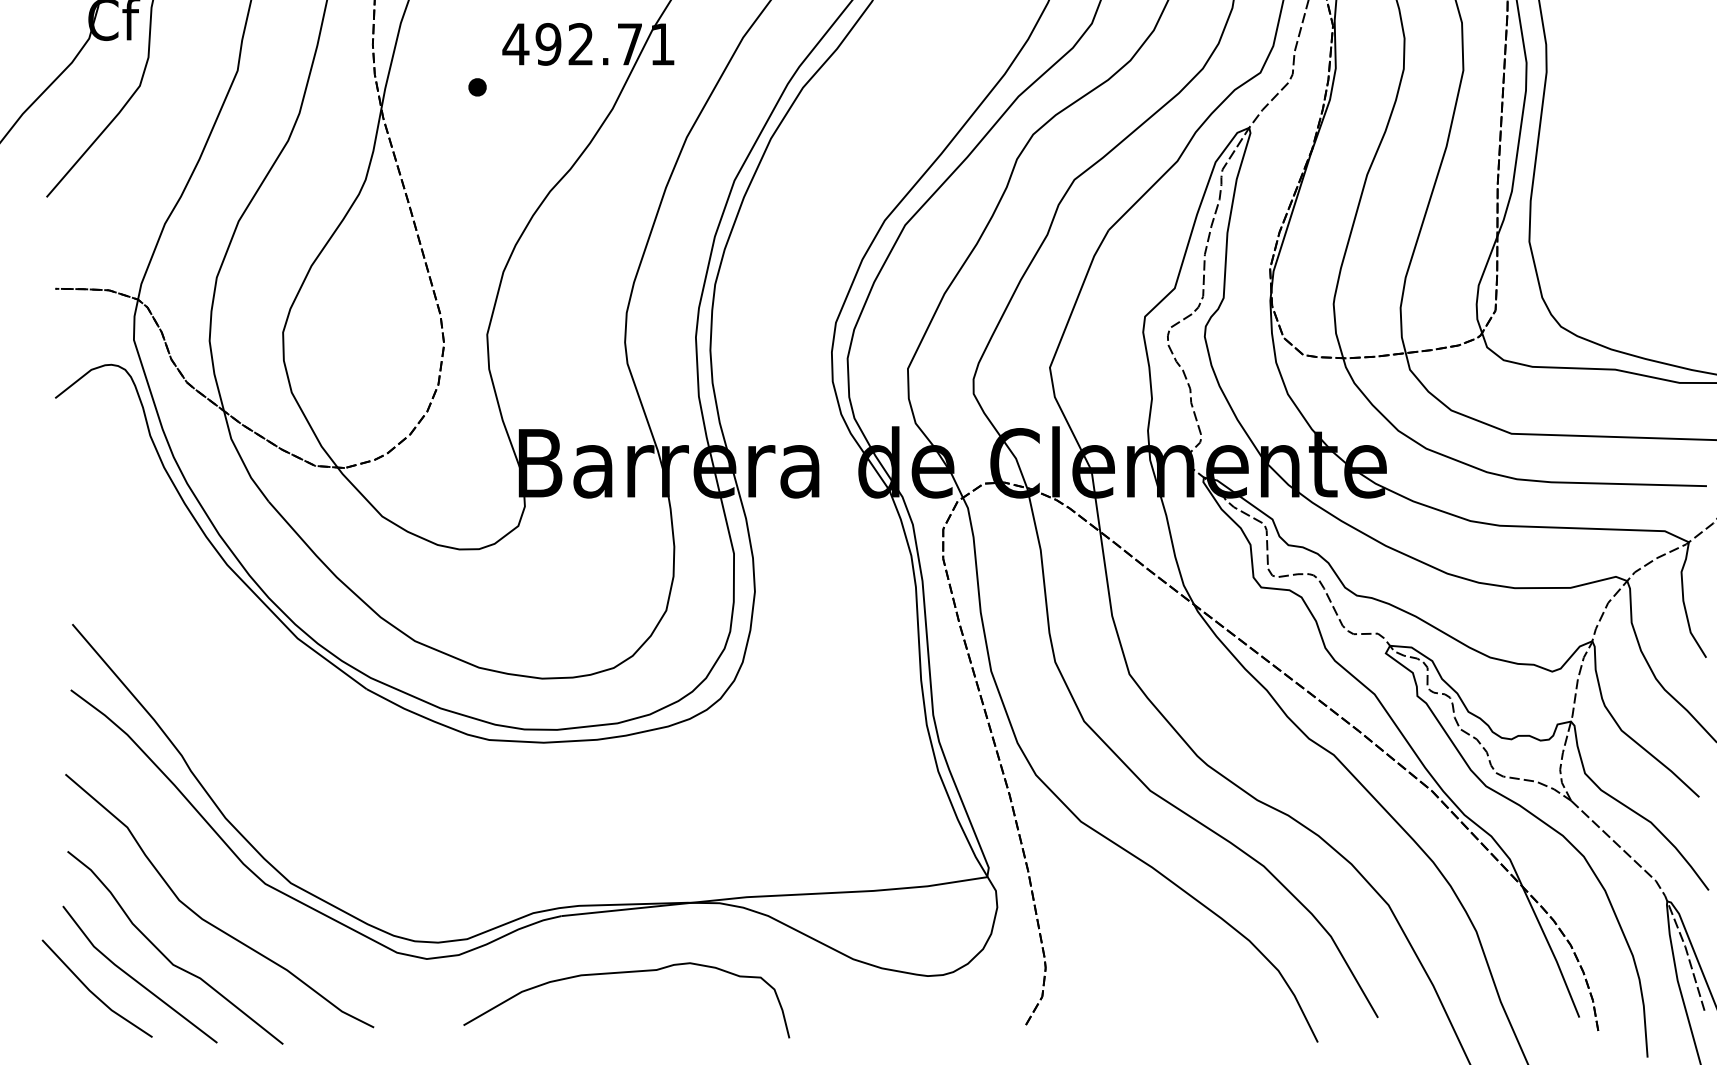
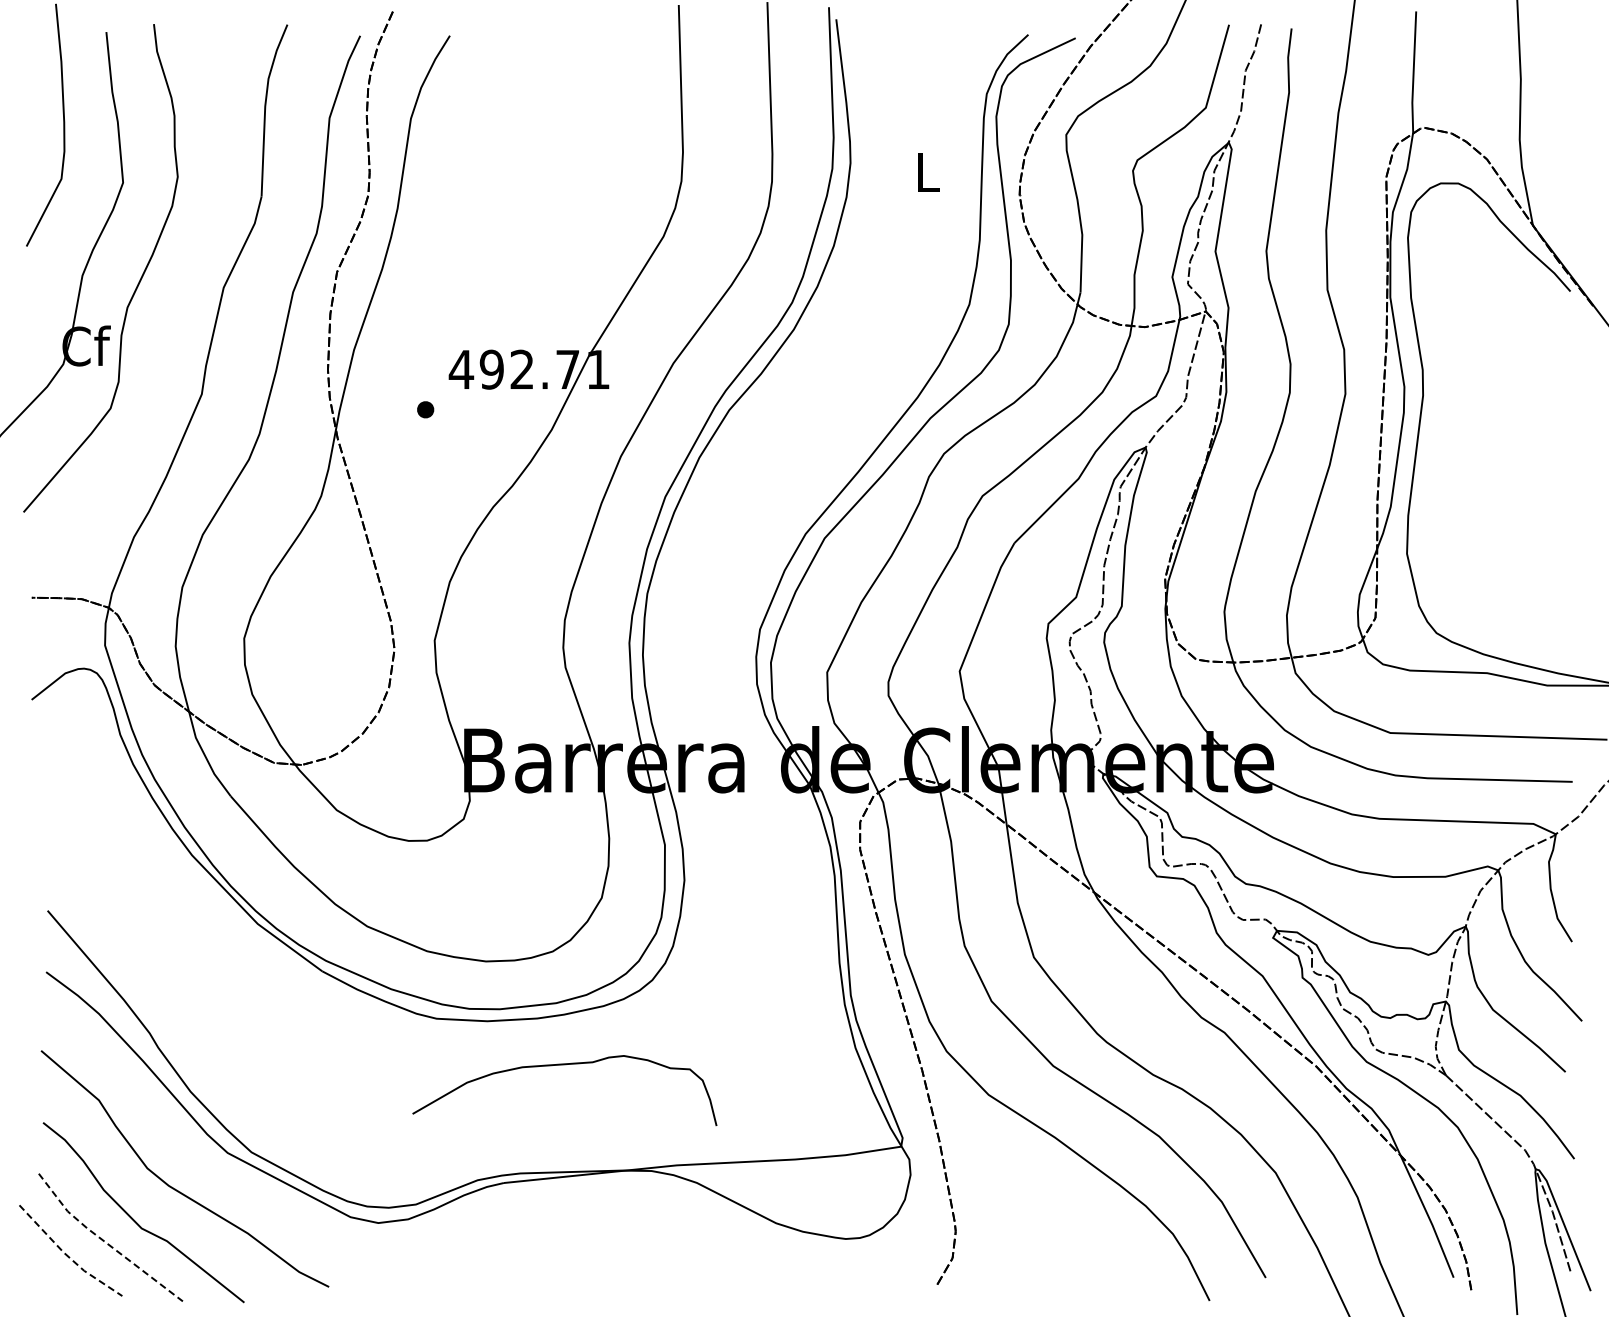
curve: (626, 973) -> (564, 1065), moved
line: (134, 979) -> (105, 1242), solid -> dashed
line: (93, 993) -> (67, 1255), solid -> dashed

